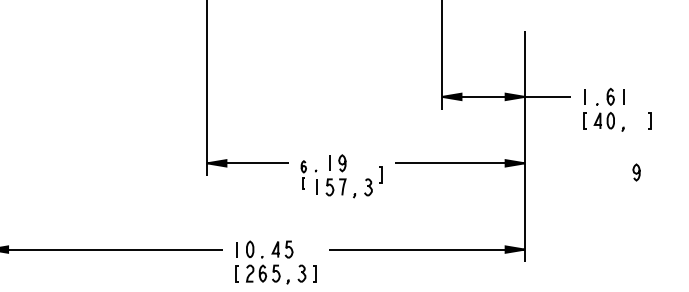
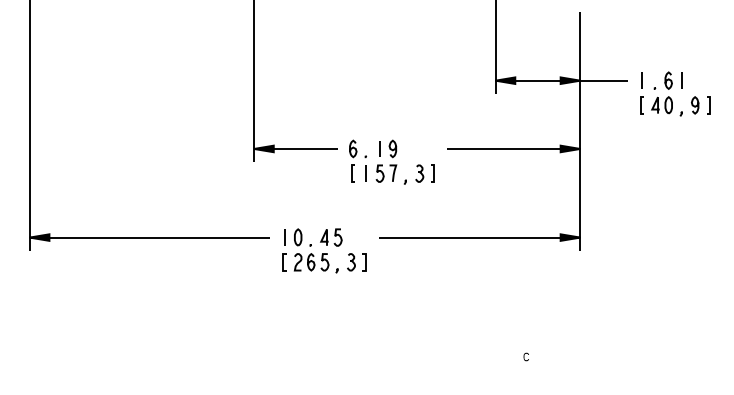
curve: (636, 172) -> (695, 105), moved
part: (304, 174) -> (353, 160), size x1.43
line: (381, 174) -> (433, 173), moved

